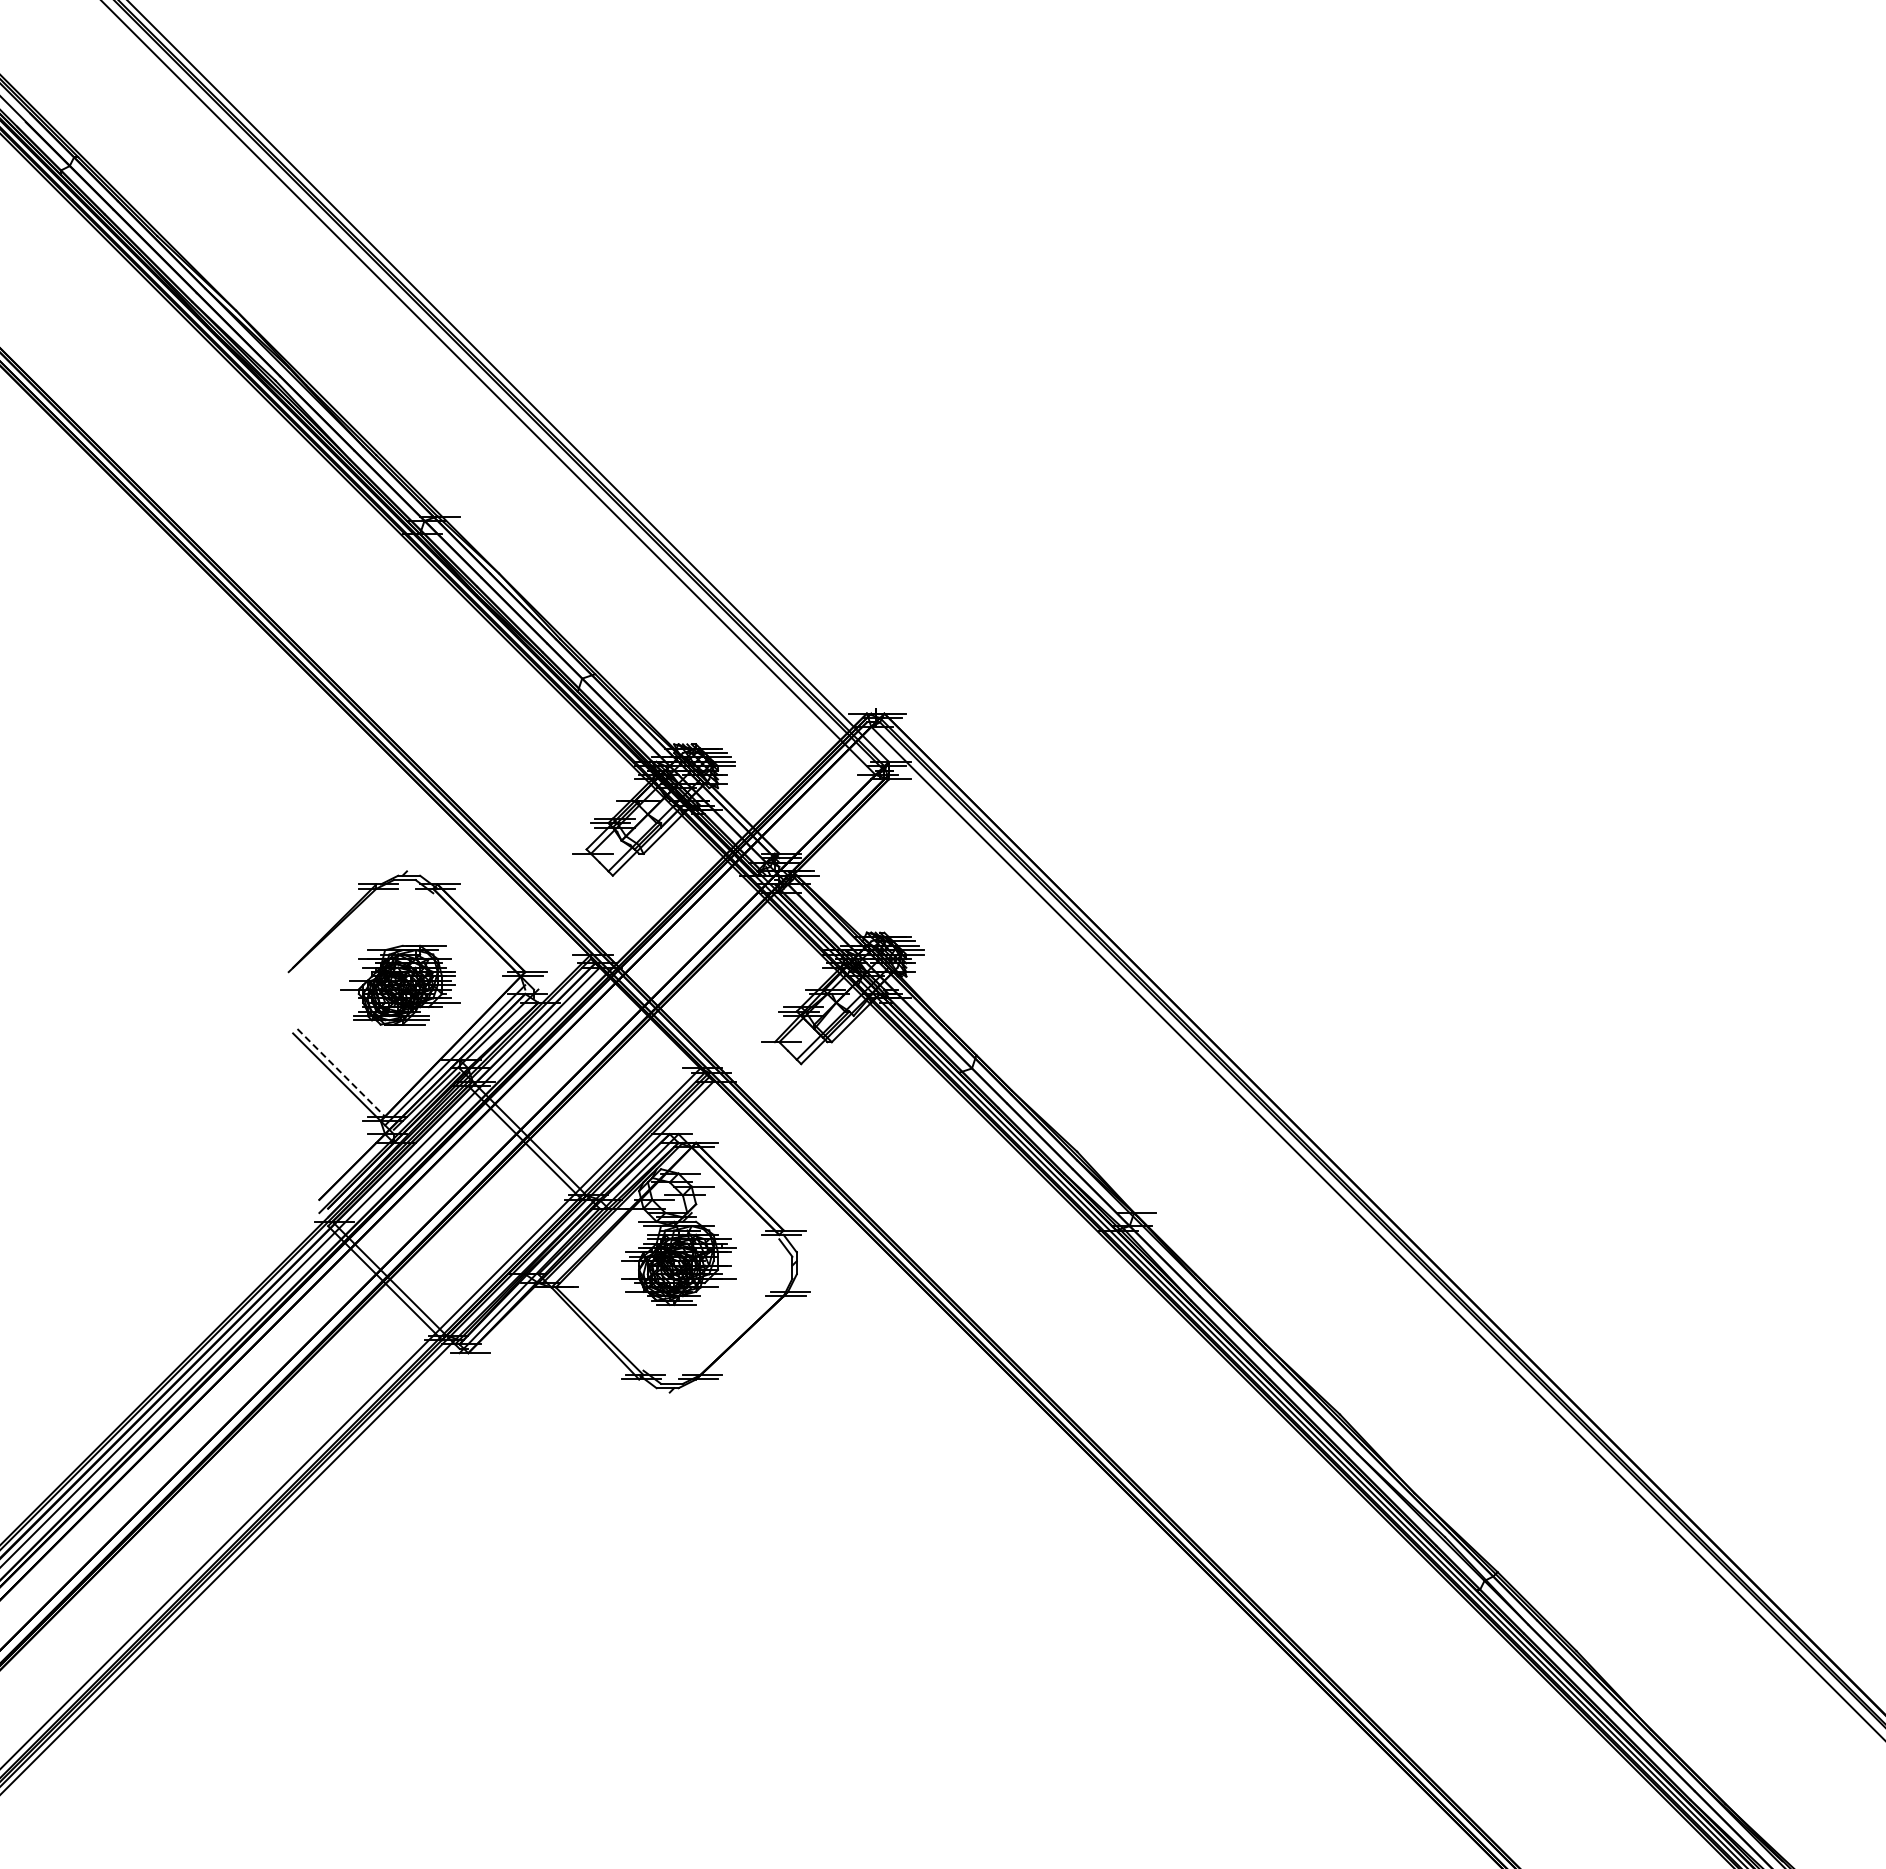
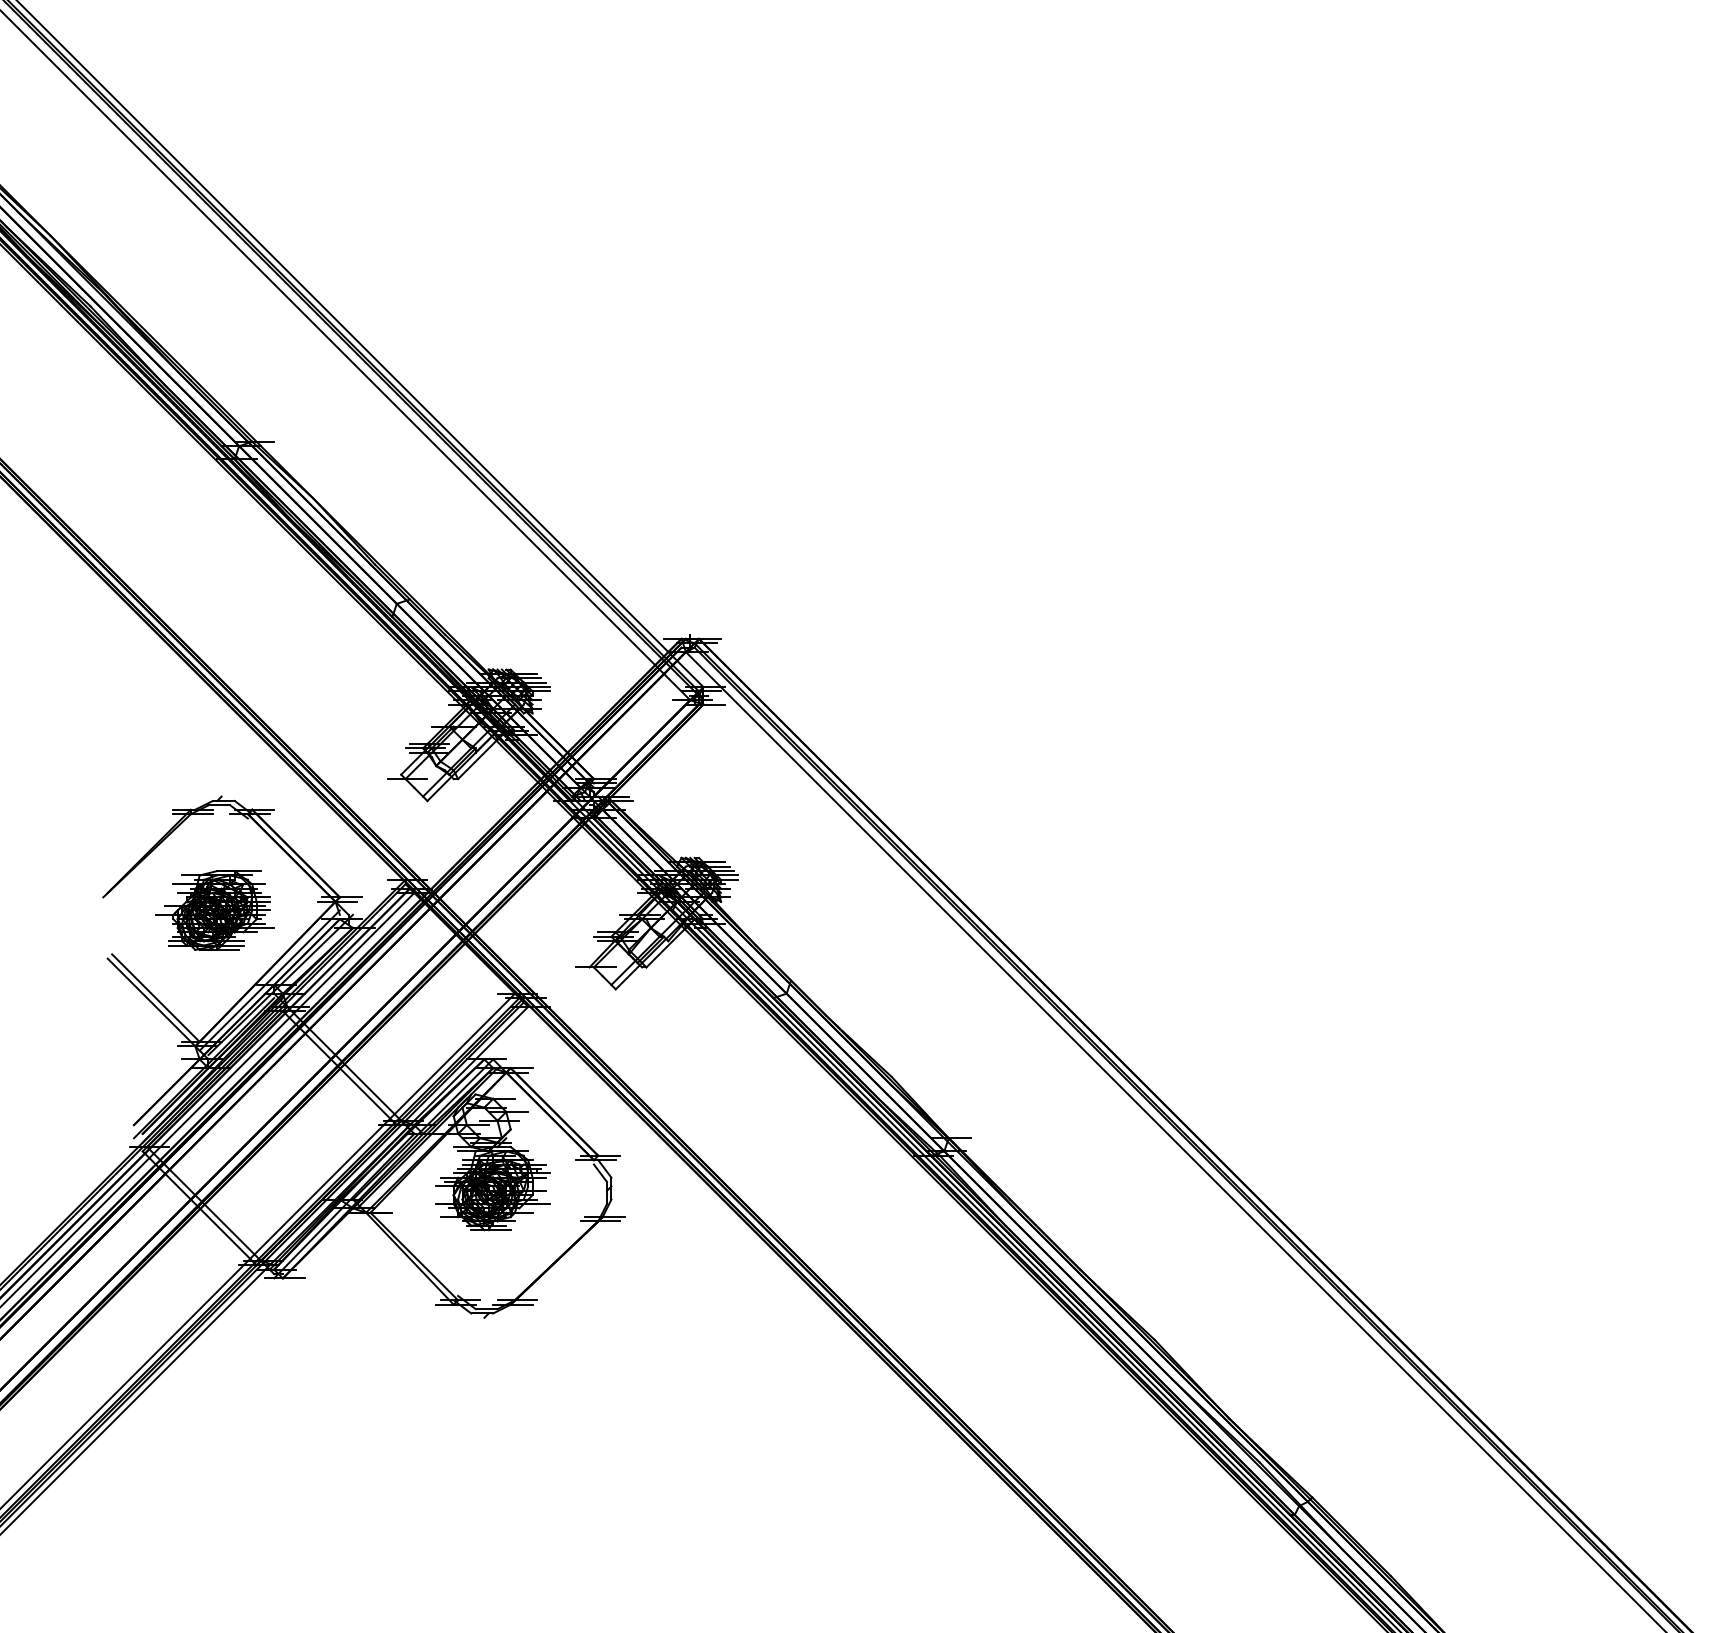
line: (341, 1072) -> (156, 997), dashed -> solid

